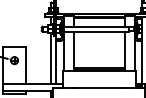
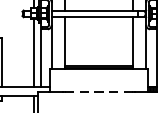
line: (99, 88) -> (99, 92), solid -> dashed

